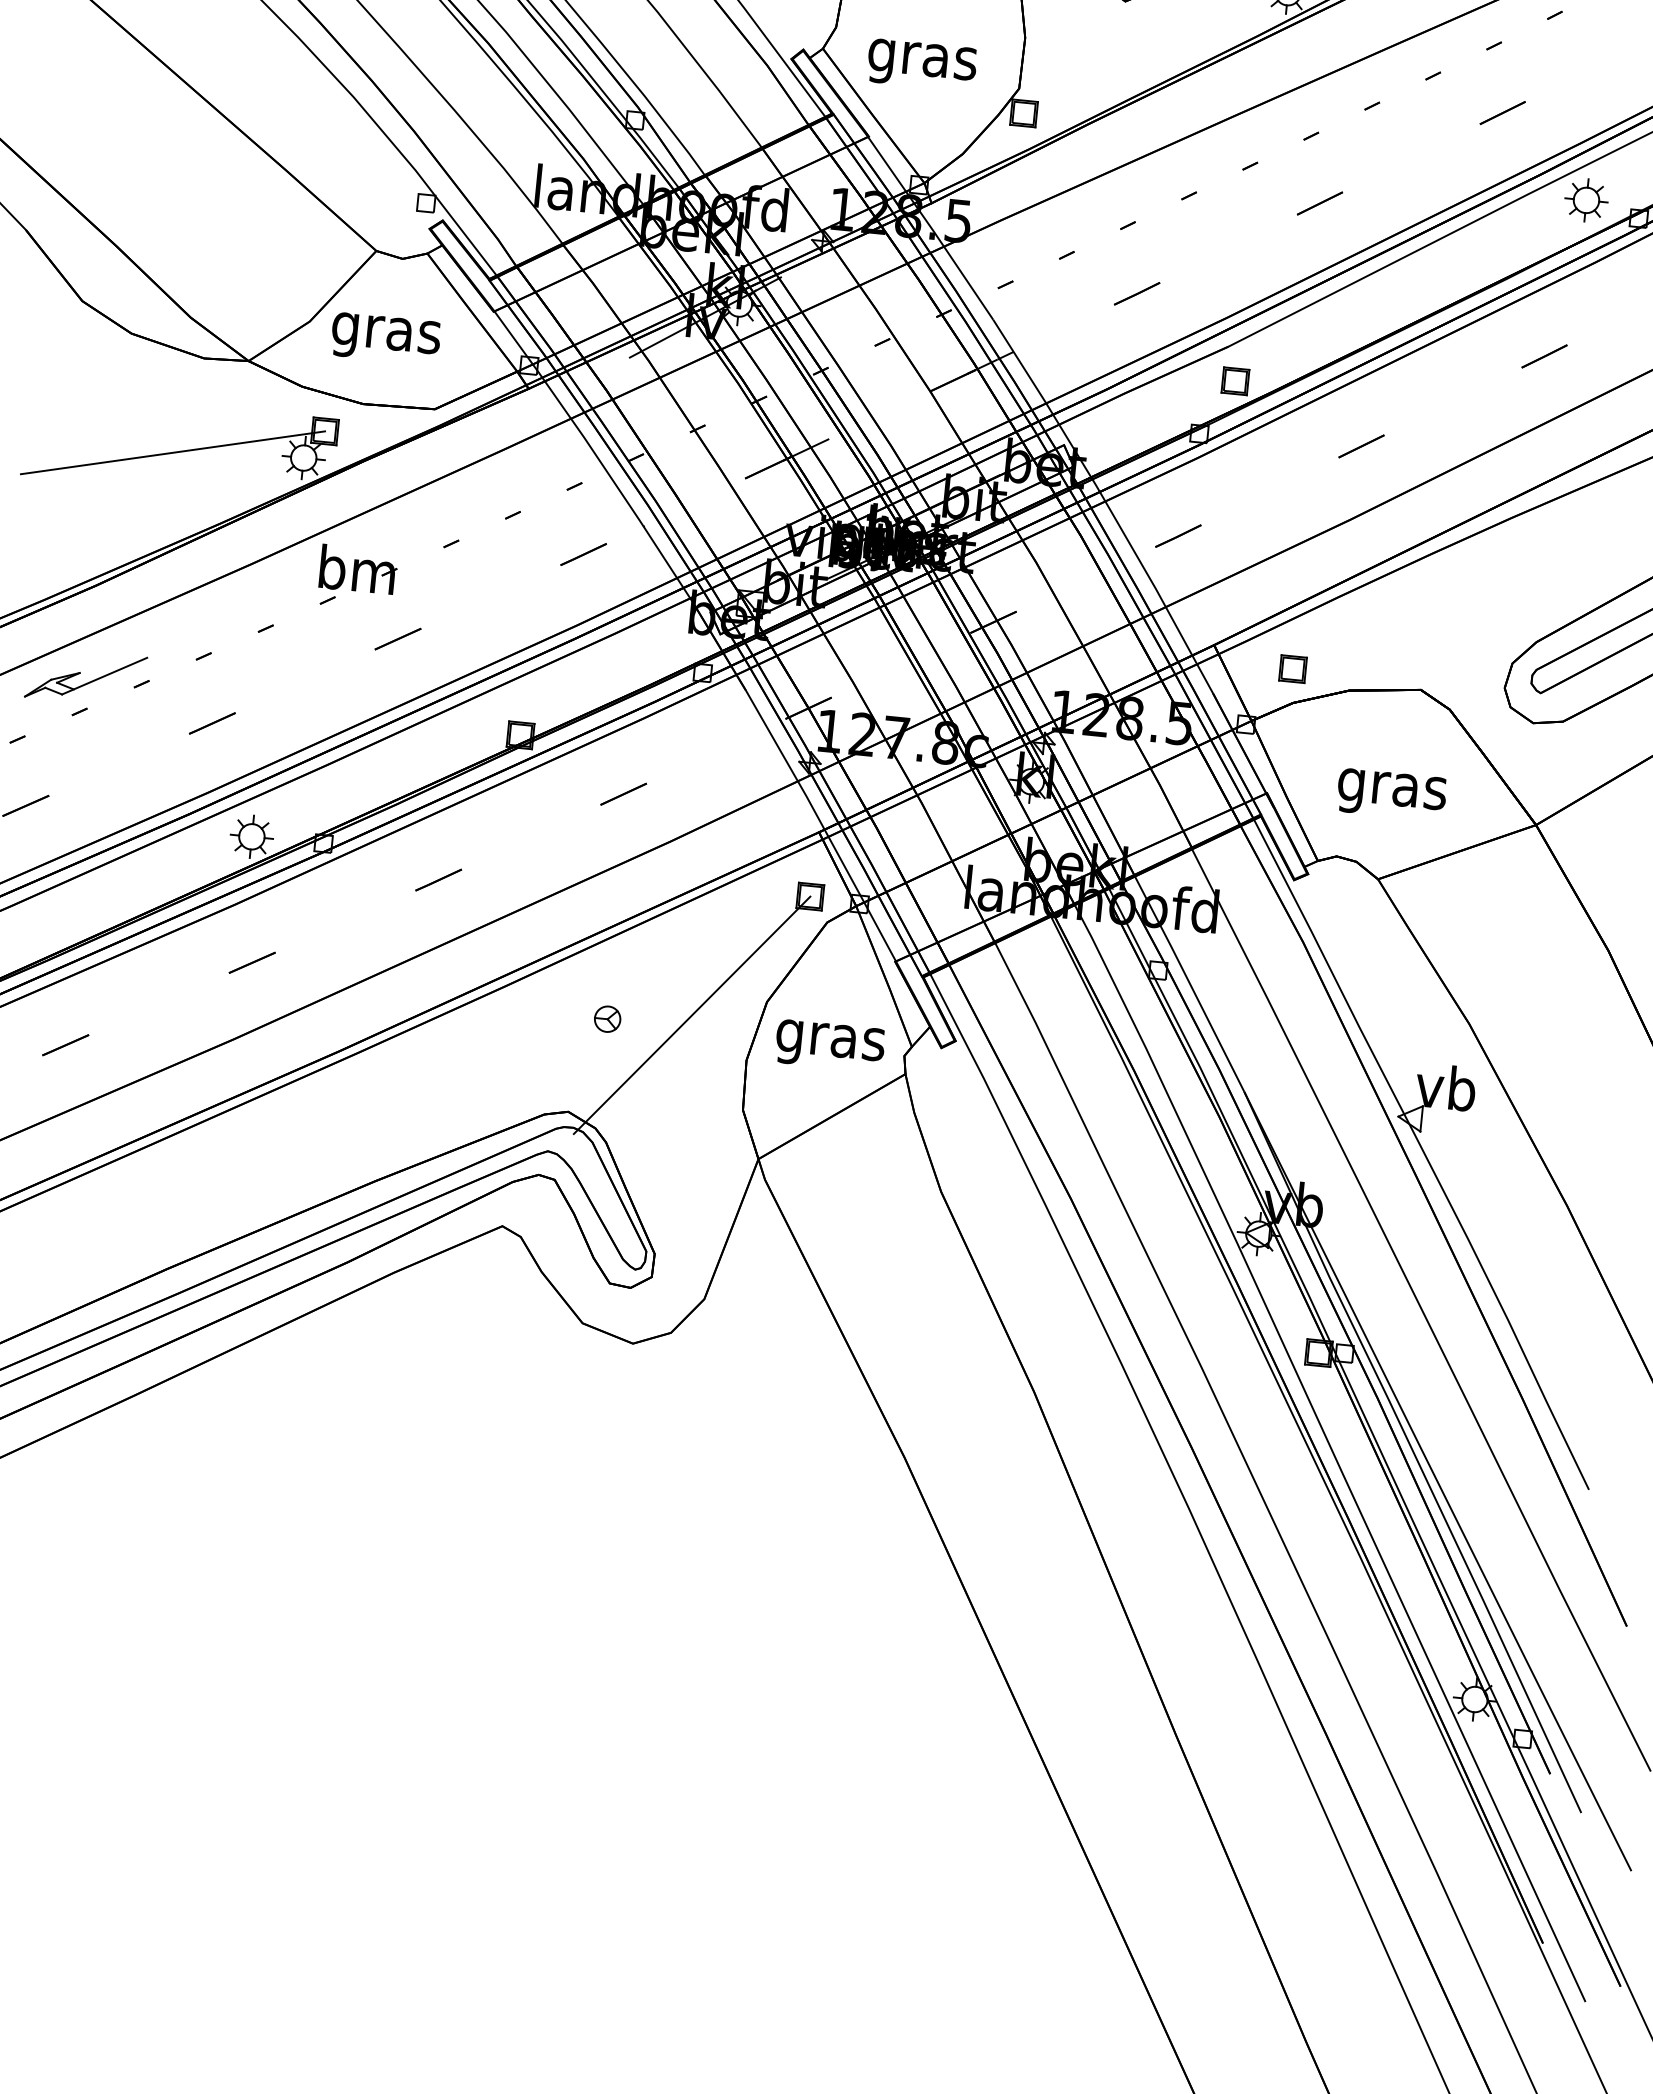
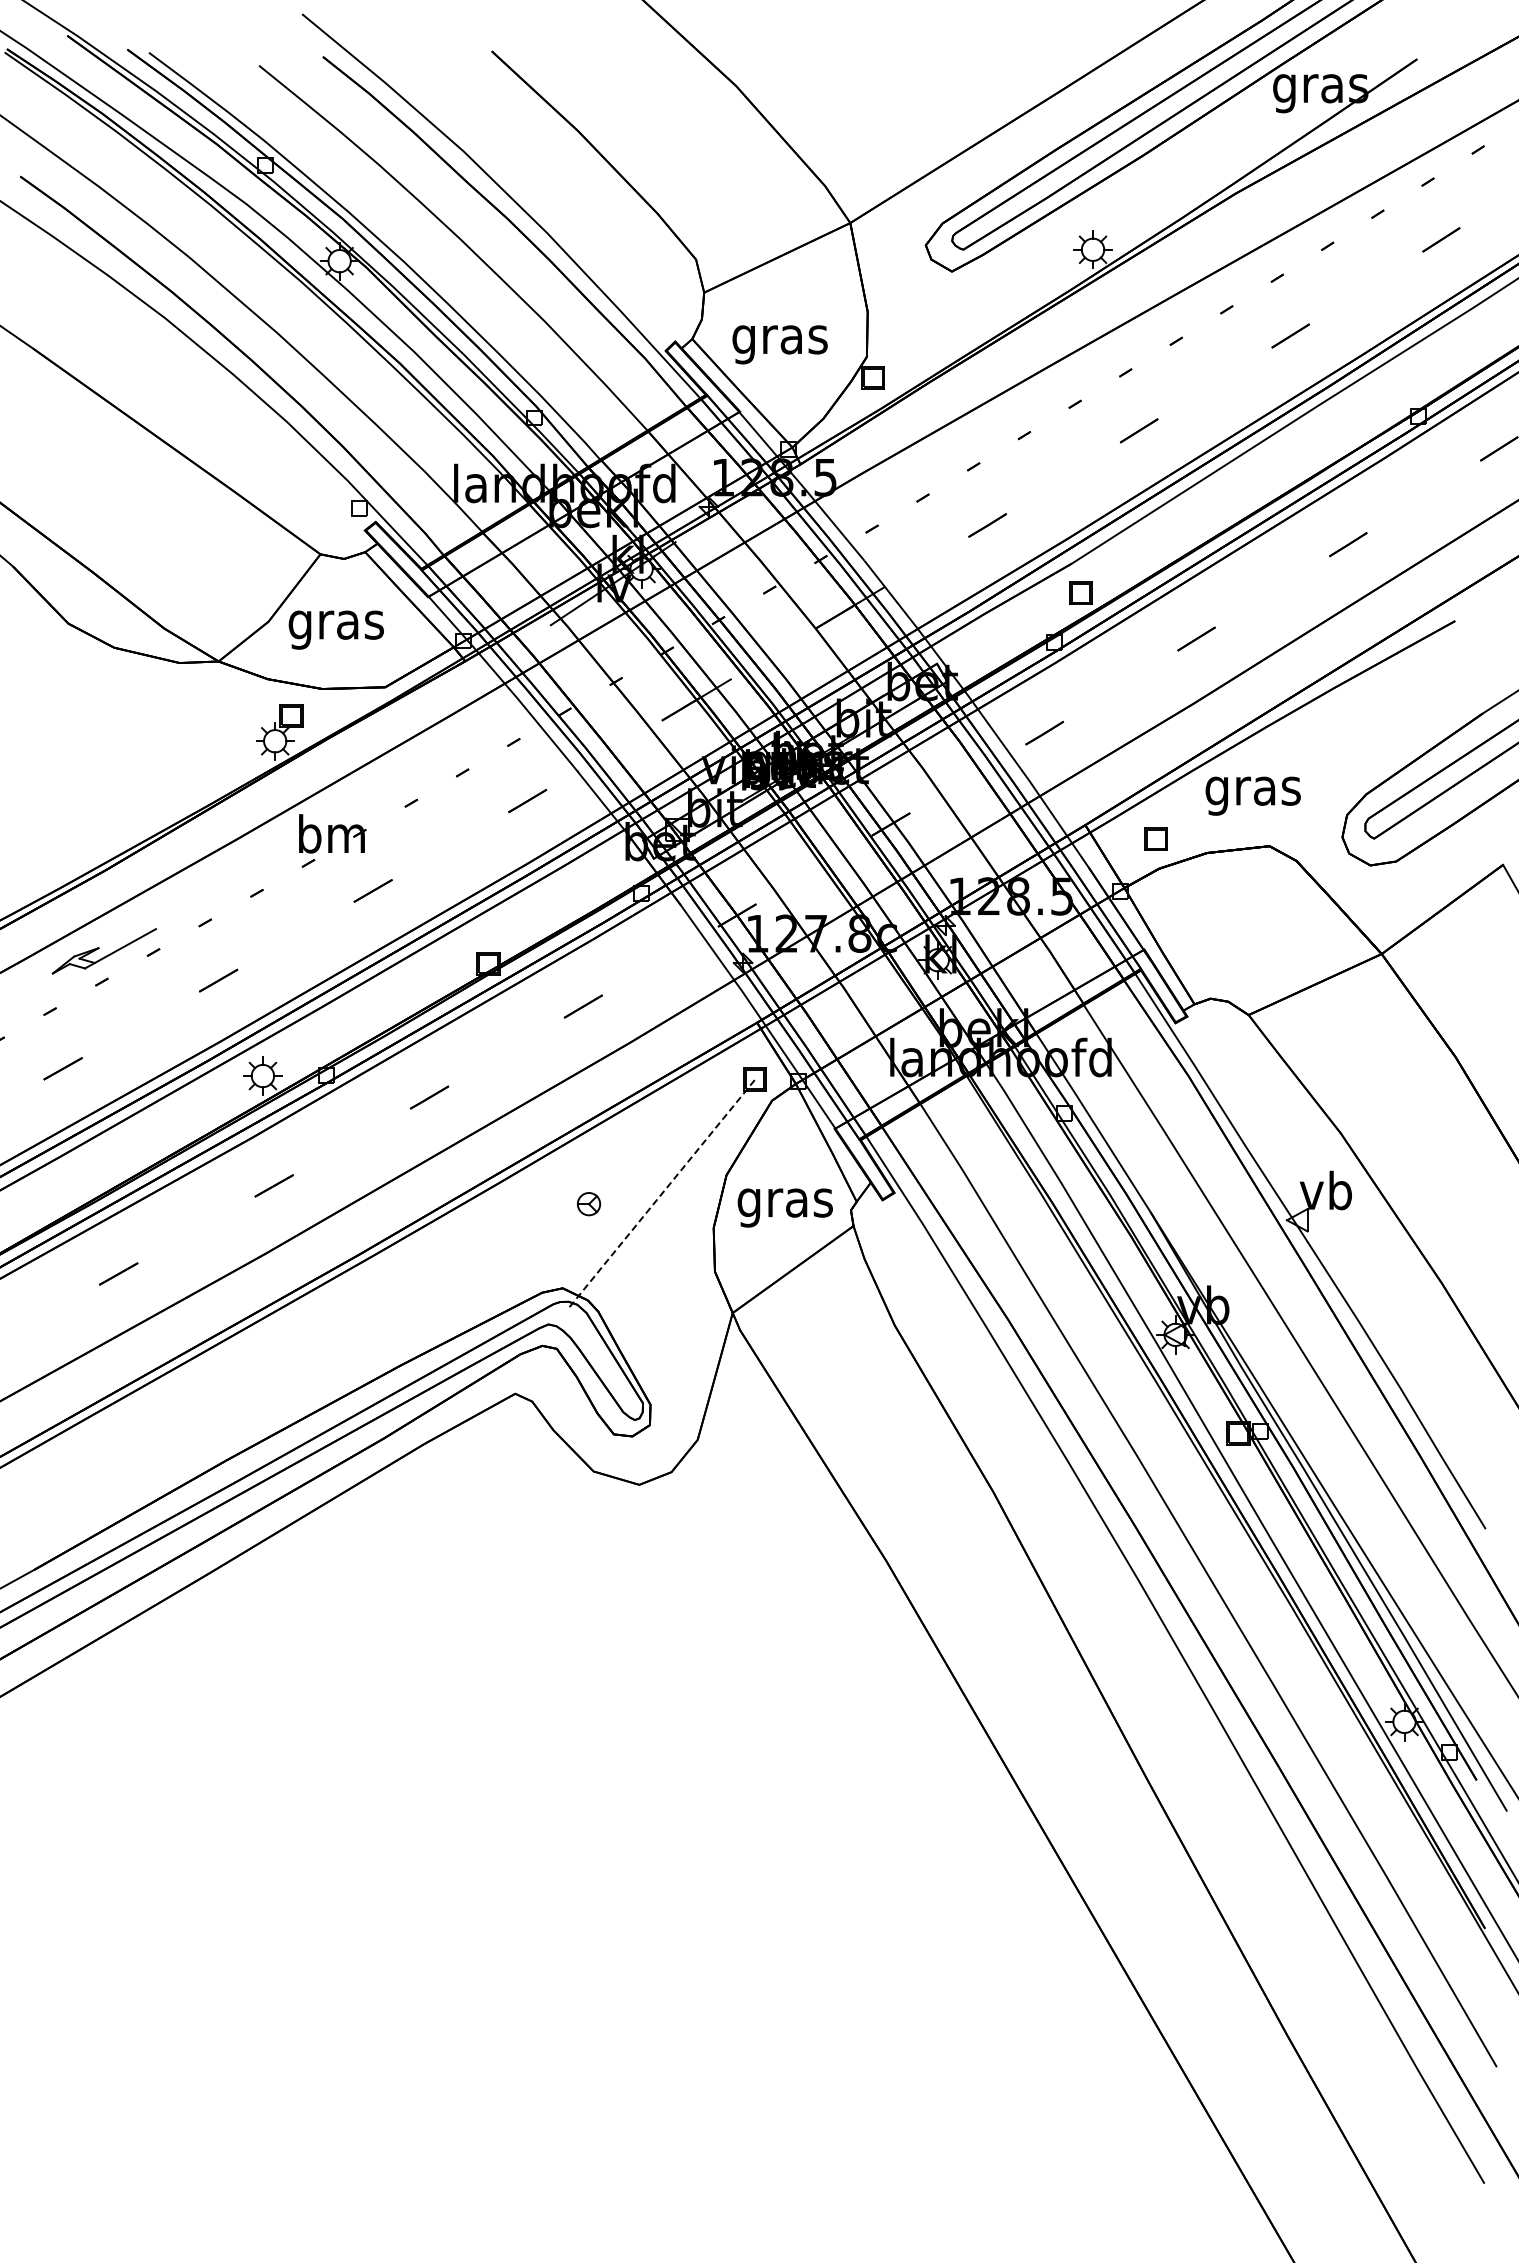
part: (1586, 199) -> (1371, 404), removed
line: (172, 452) -> (160, 747), removed
text: (1390, 793) -> (1252, 795), moved
line: (692, 1015) -> (662, 1193), solid -> dashed

